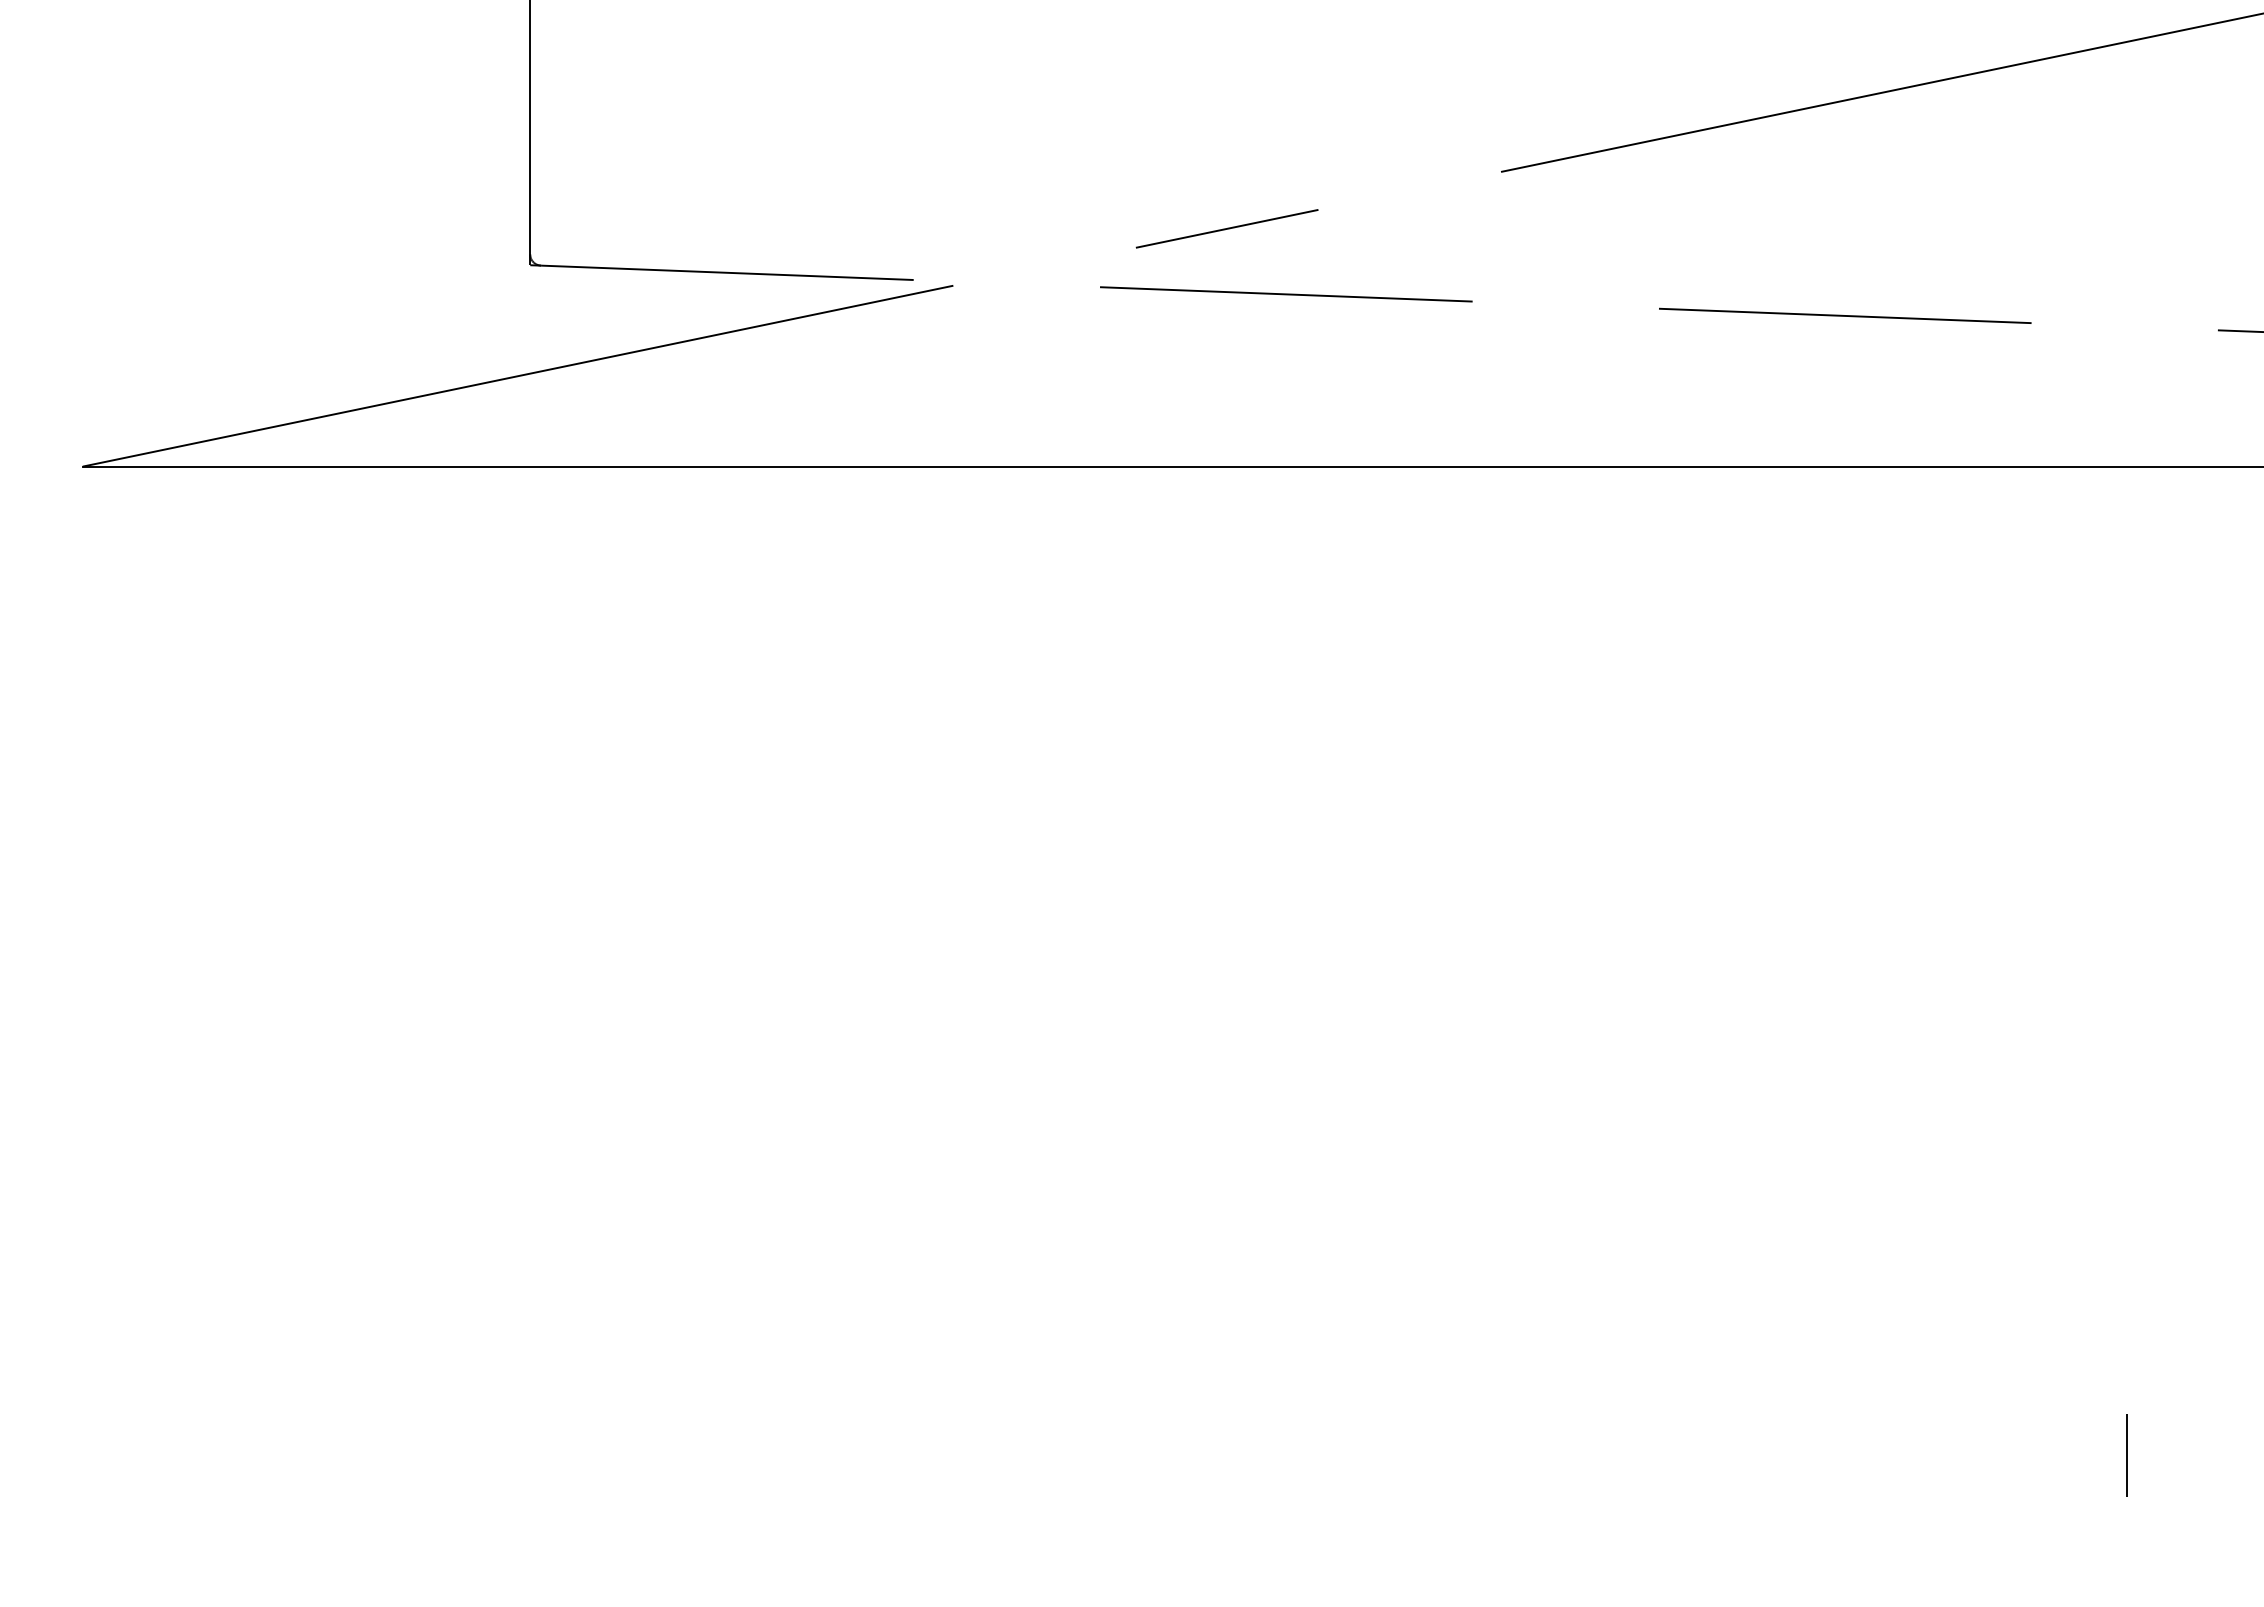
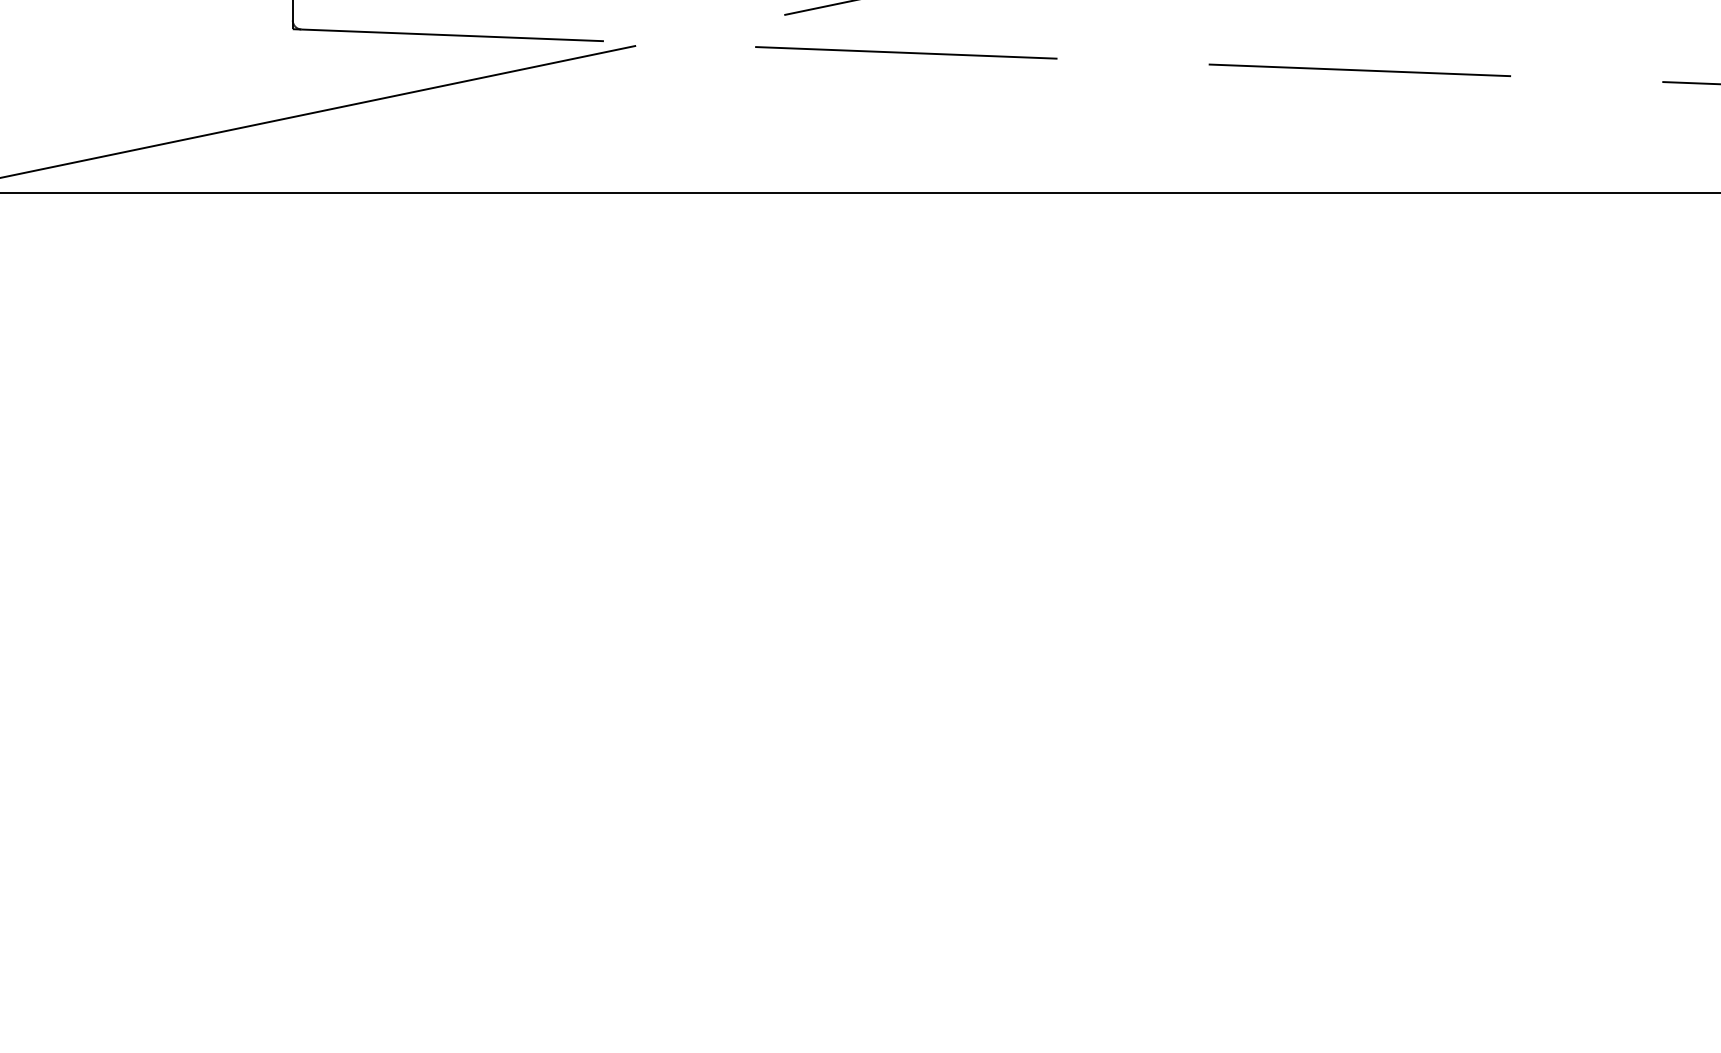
line: (2126, 1455) -> (1588, 995), removed

